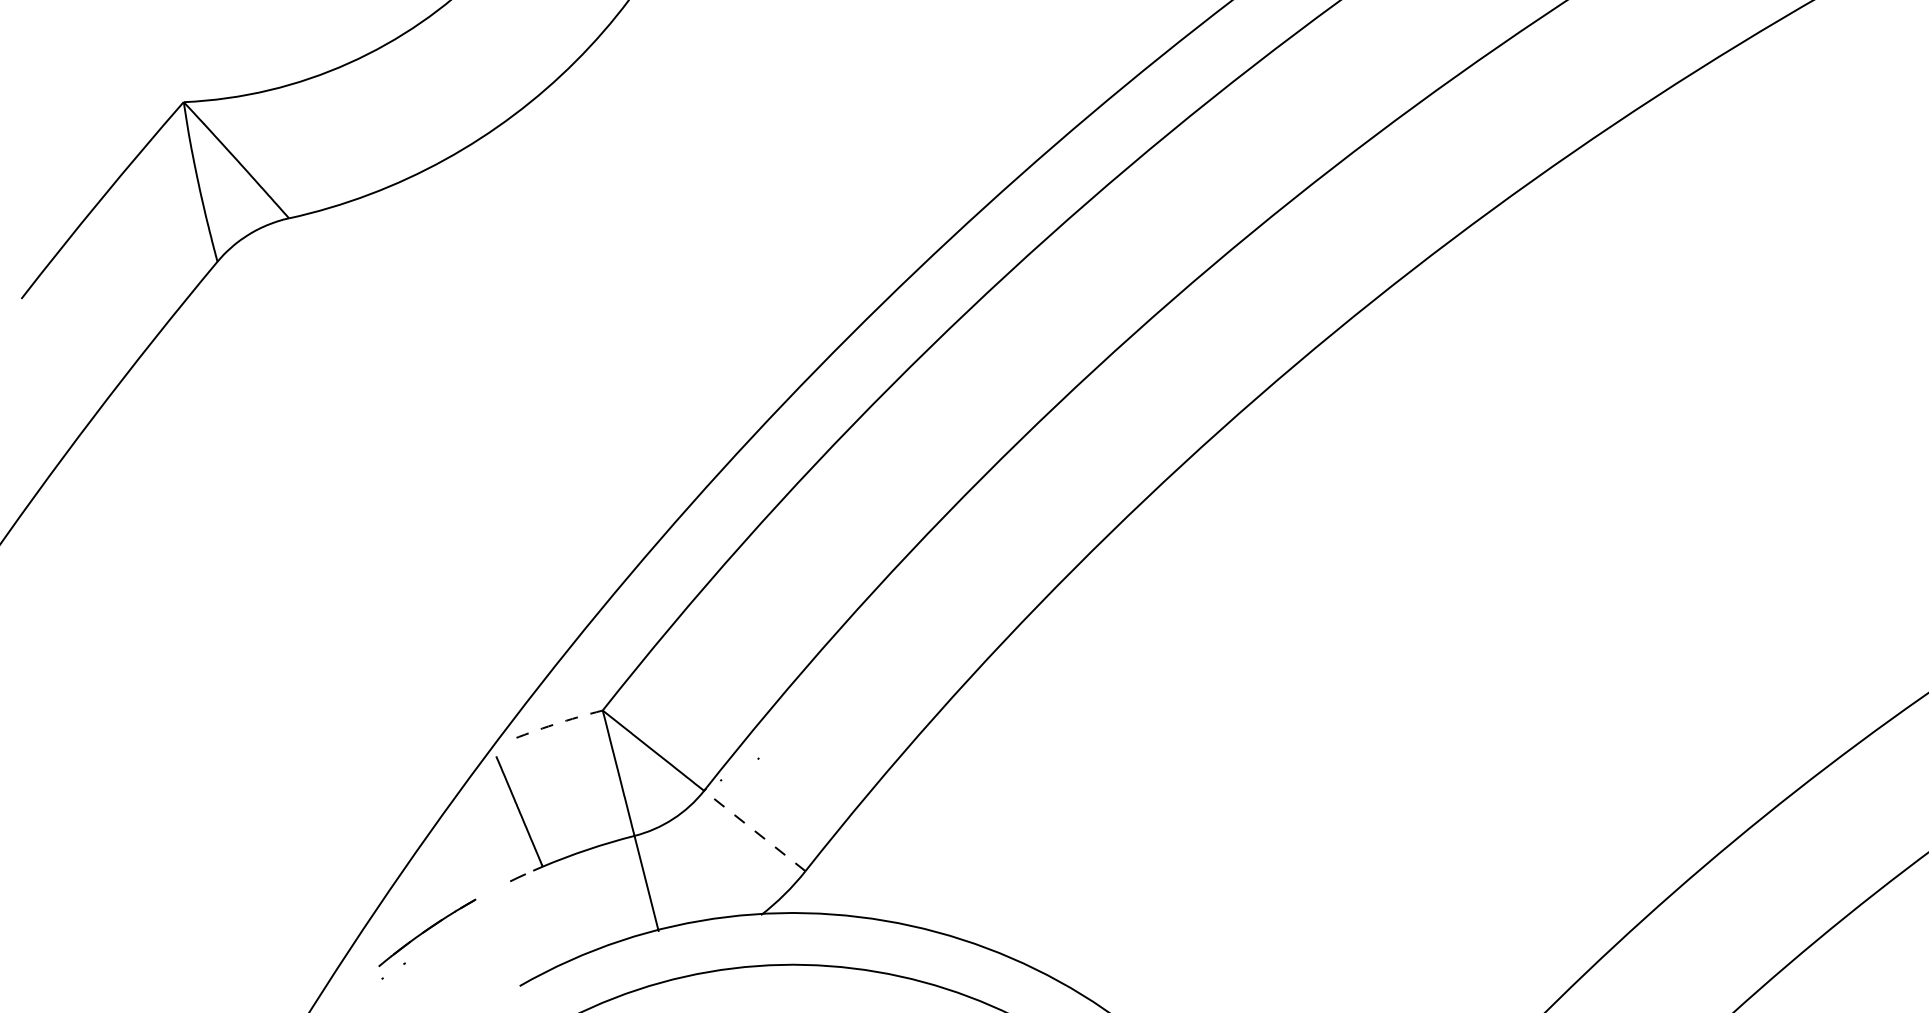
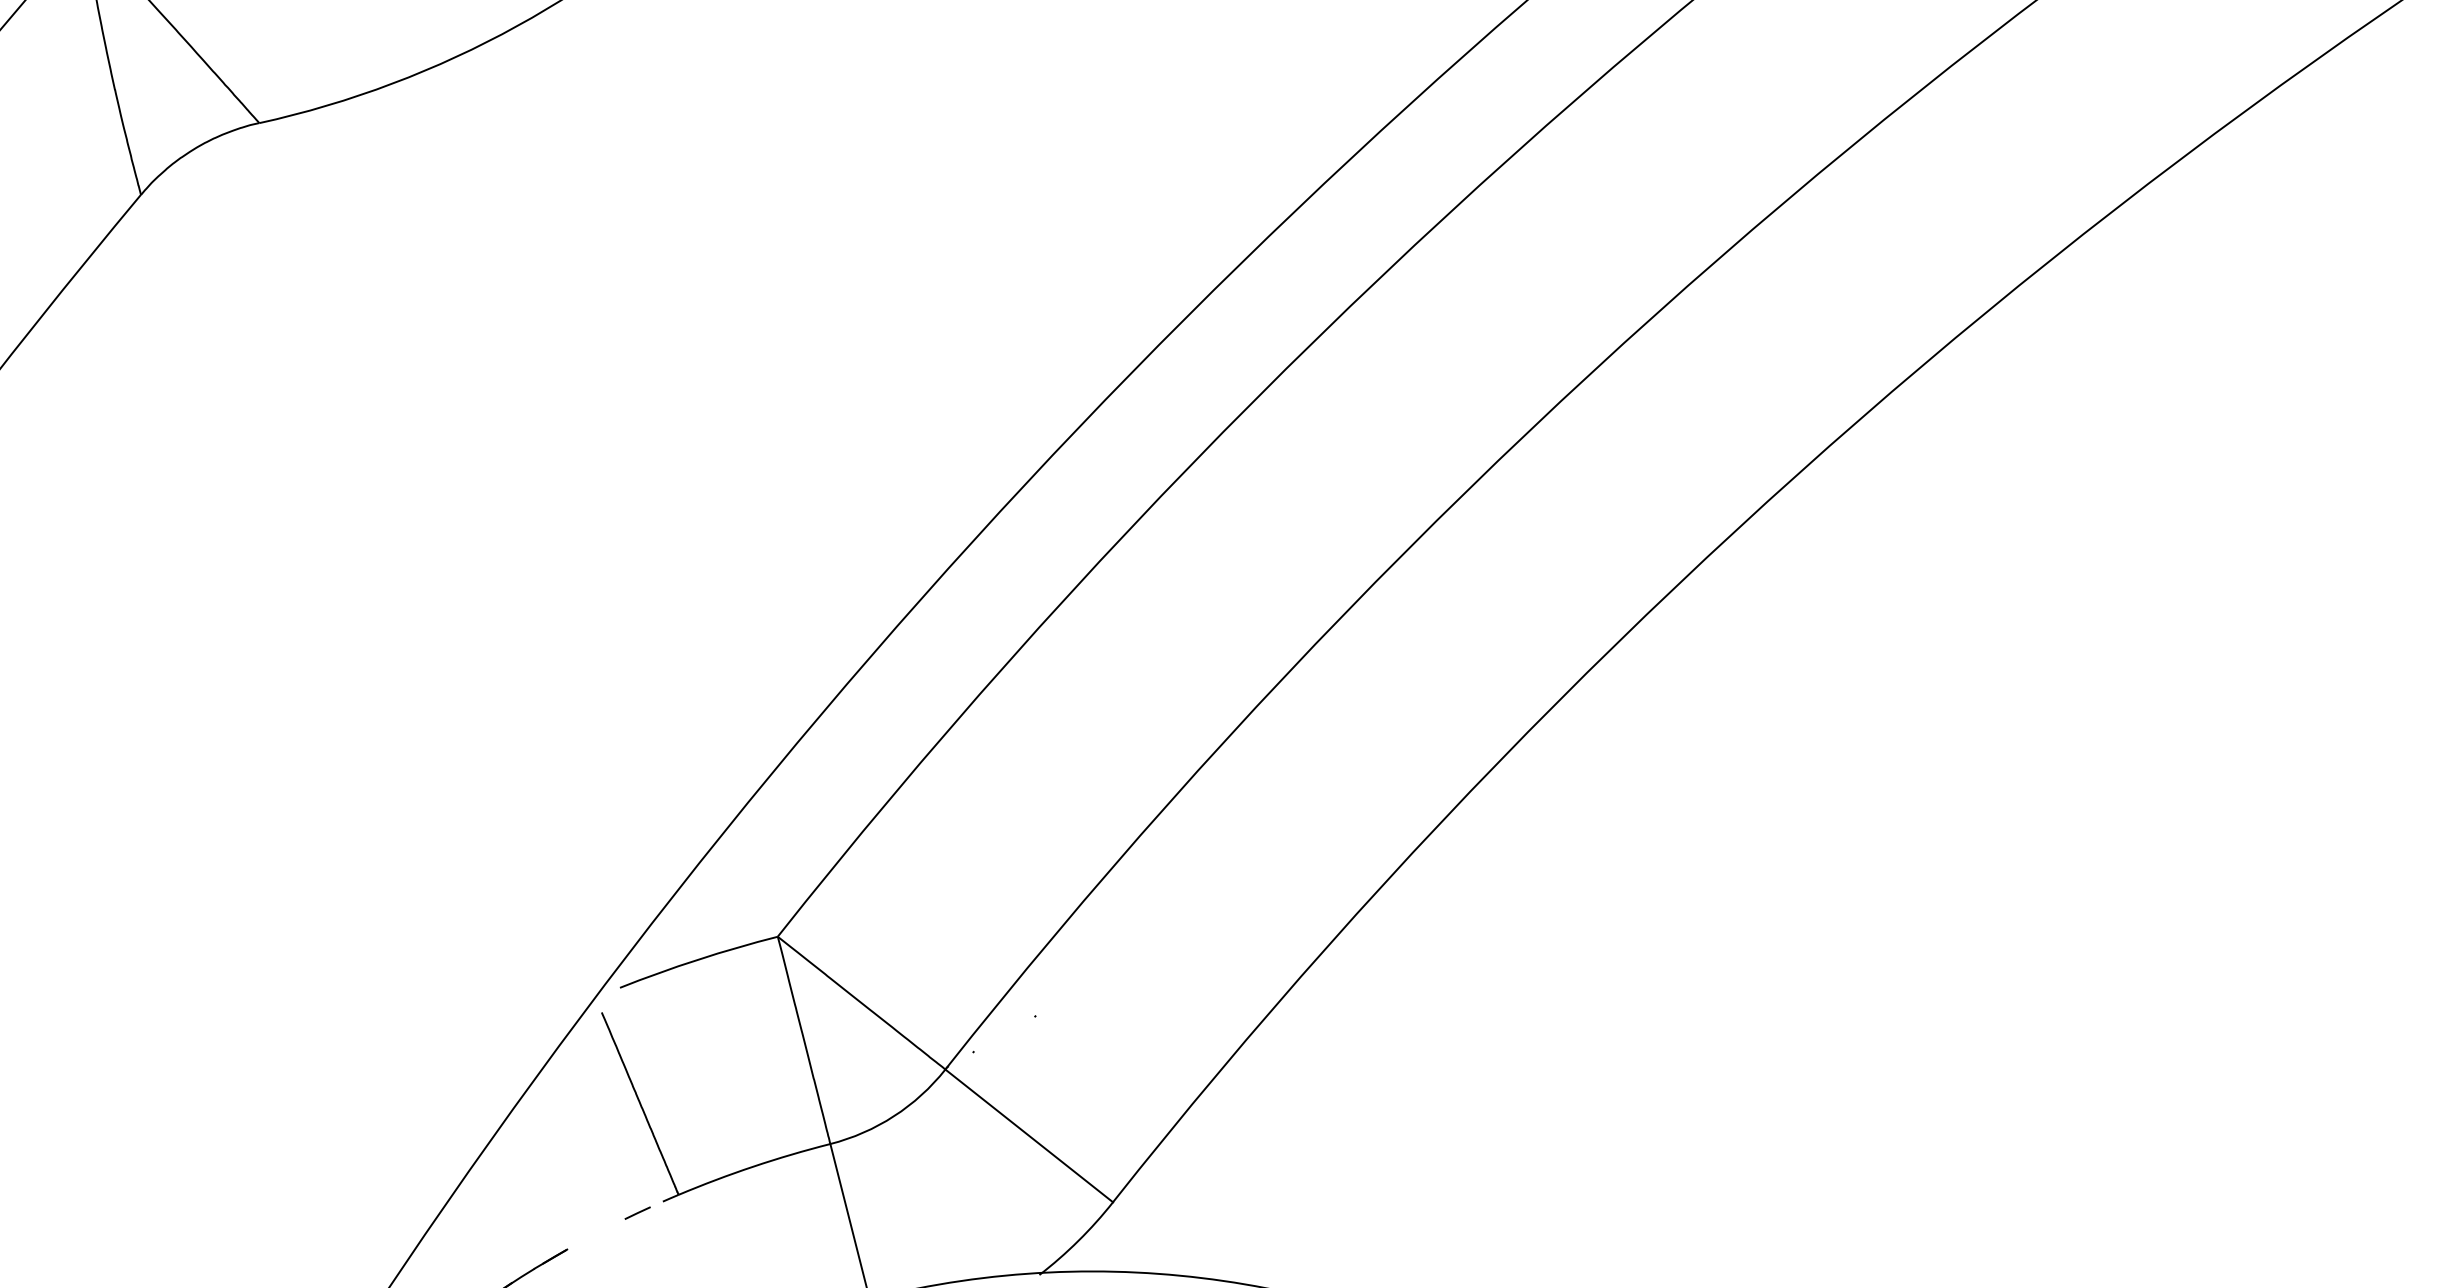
arc: (554, 724) -> (698, 959), dashed -> solid
line: (754, 831) -> (1028, 1136), dashed -> solid

